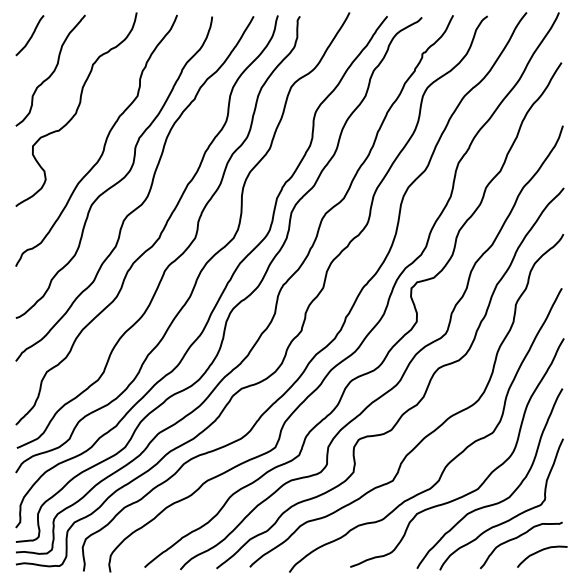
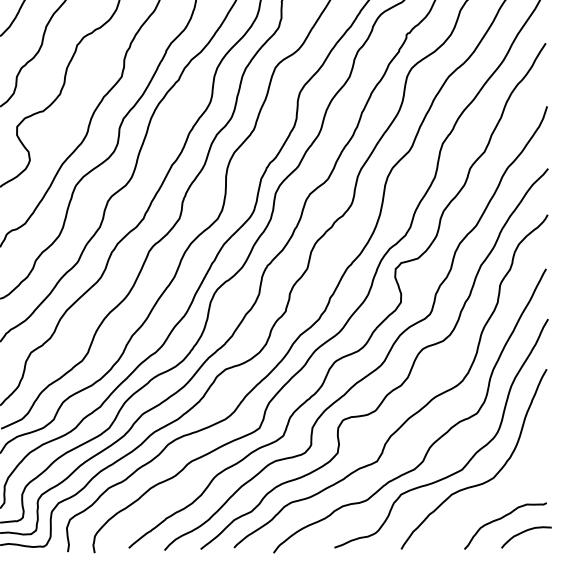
curve: (511, 517) -> (495, 498), removed

